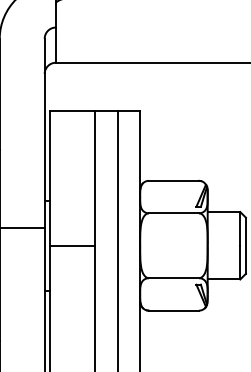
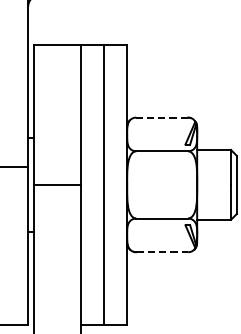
line: (173, 180) -> (161, 117), solid -> dashed
line: (174, 310) -> (162, 252), solid -> dashed

